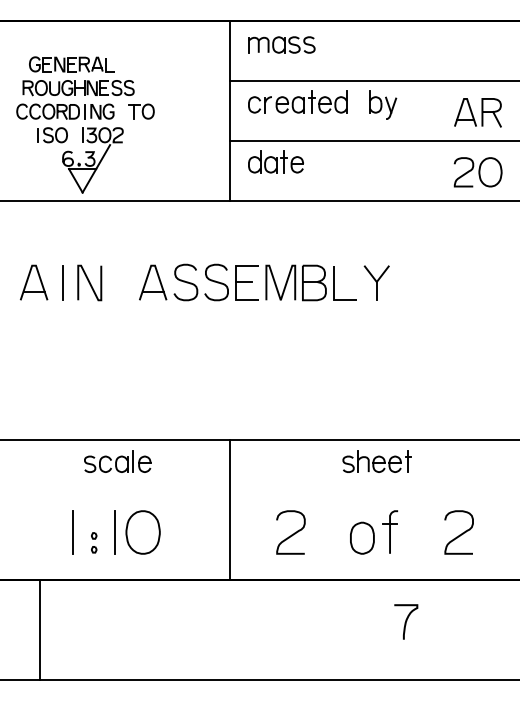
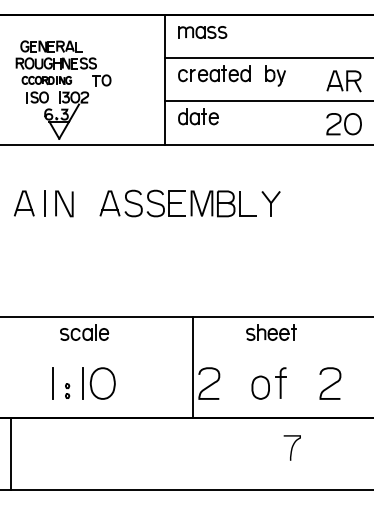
part: (65, 111) -> (46, 80), size x0.7
line: (229, 510) -> (192, 367), moved
line: (40, 629) -> (11, 453), moved

